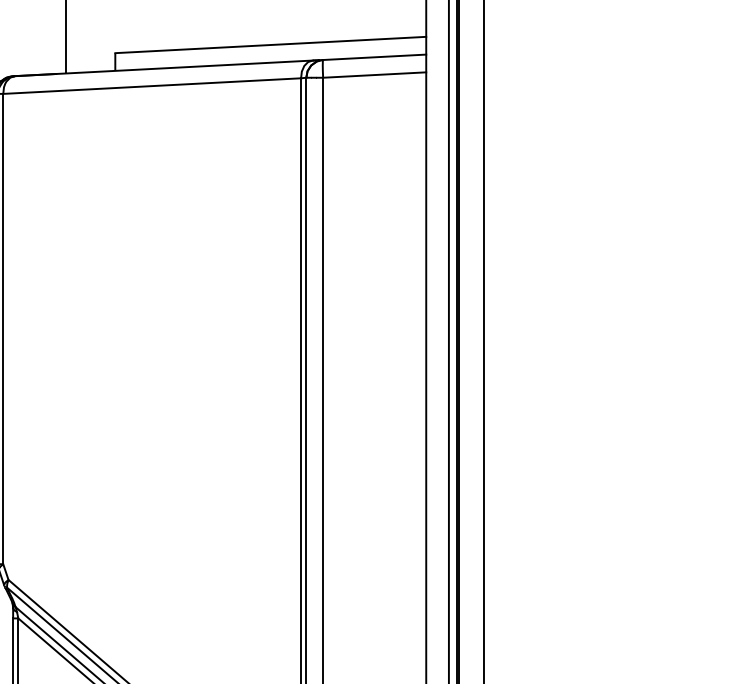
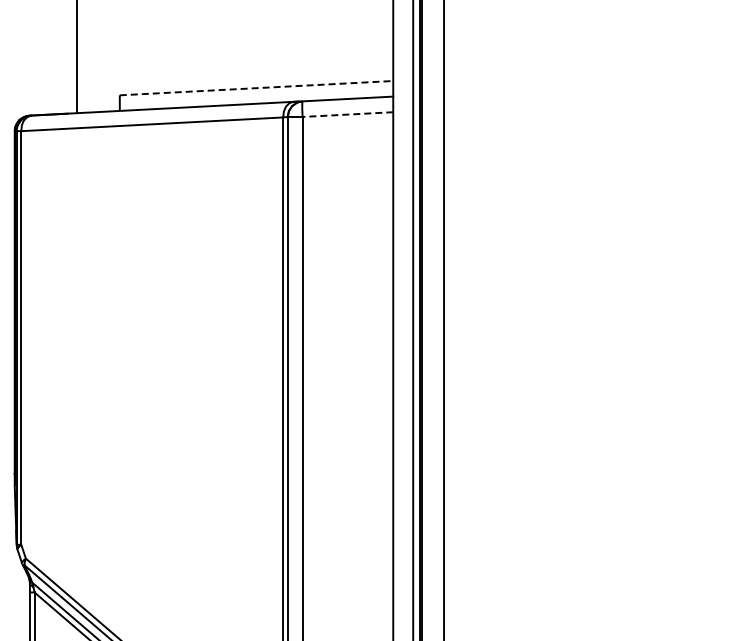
line: (270, 45) -> (256, 88), solid -> dashed
line: (374, 74) -> (347, 114), solid -> dashed

